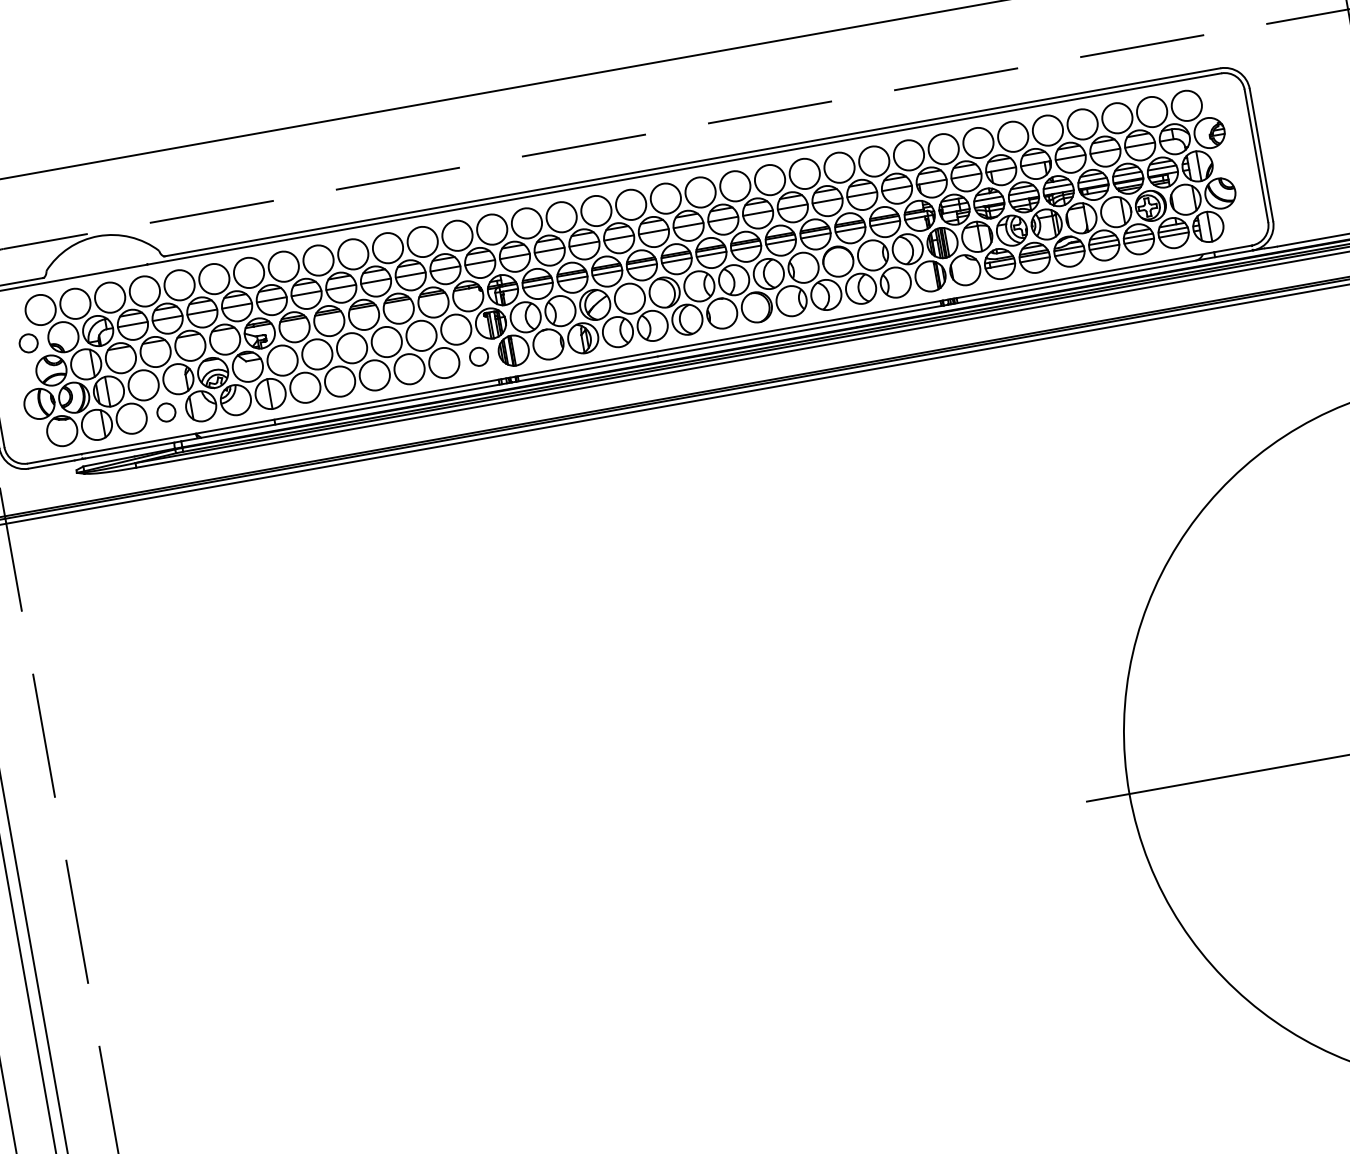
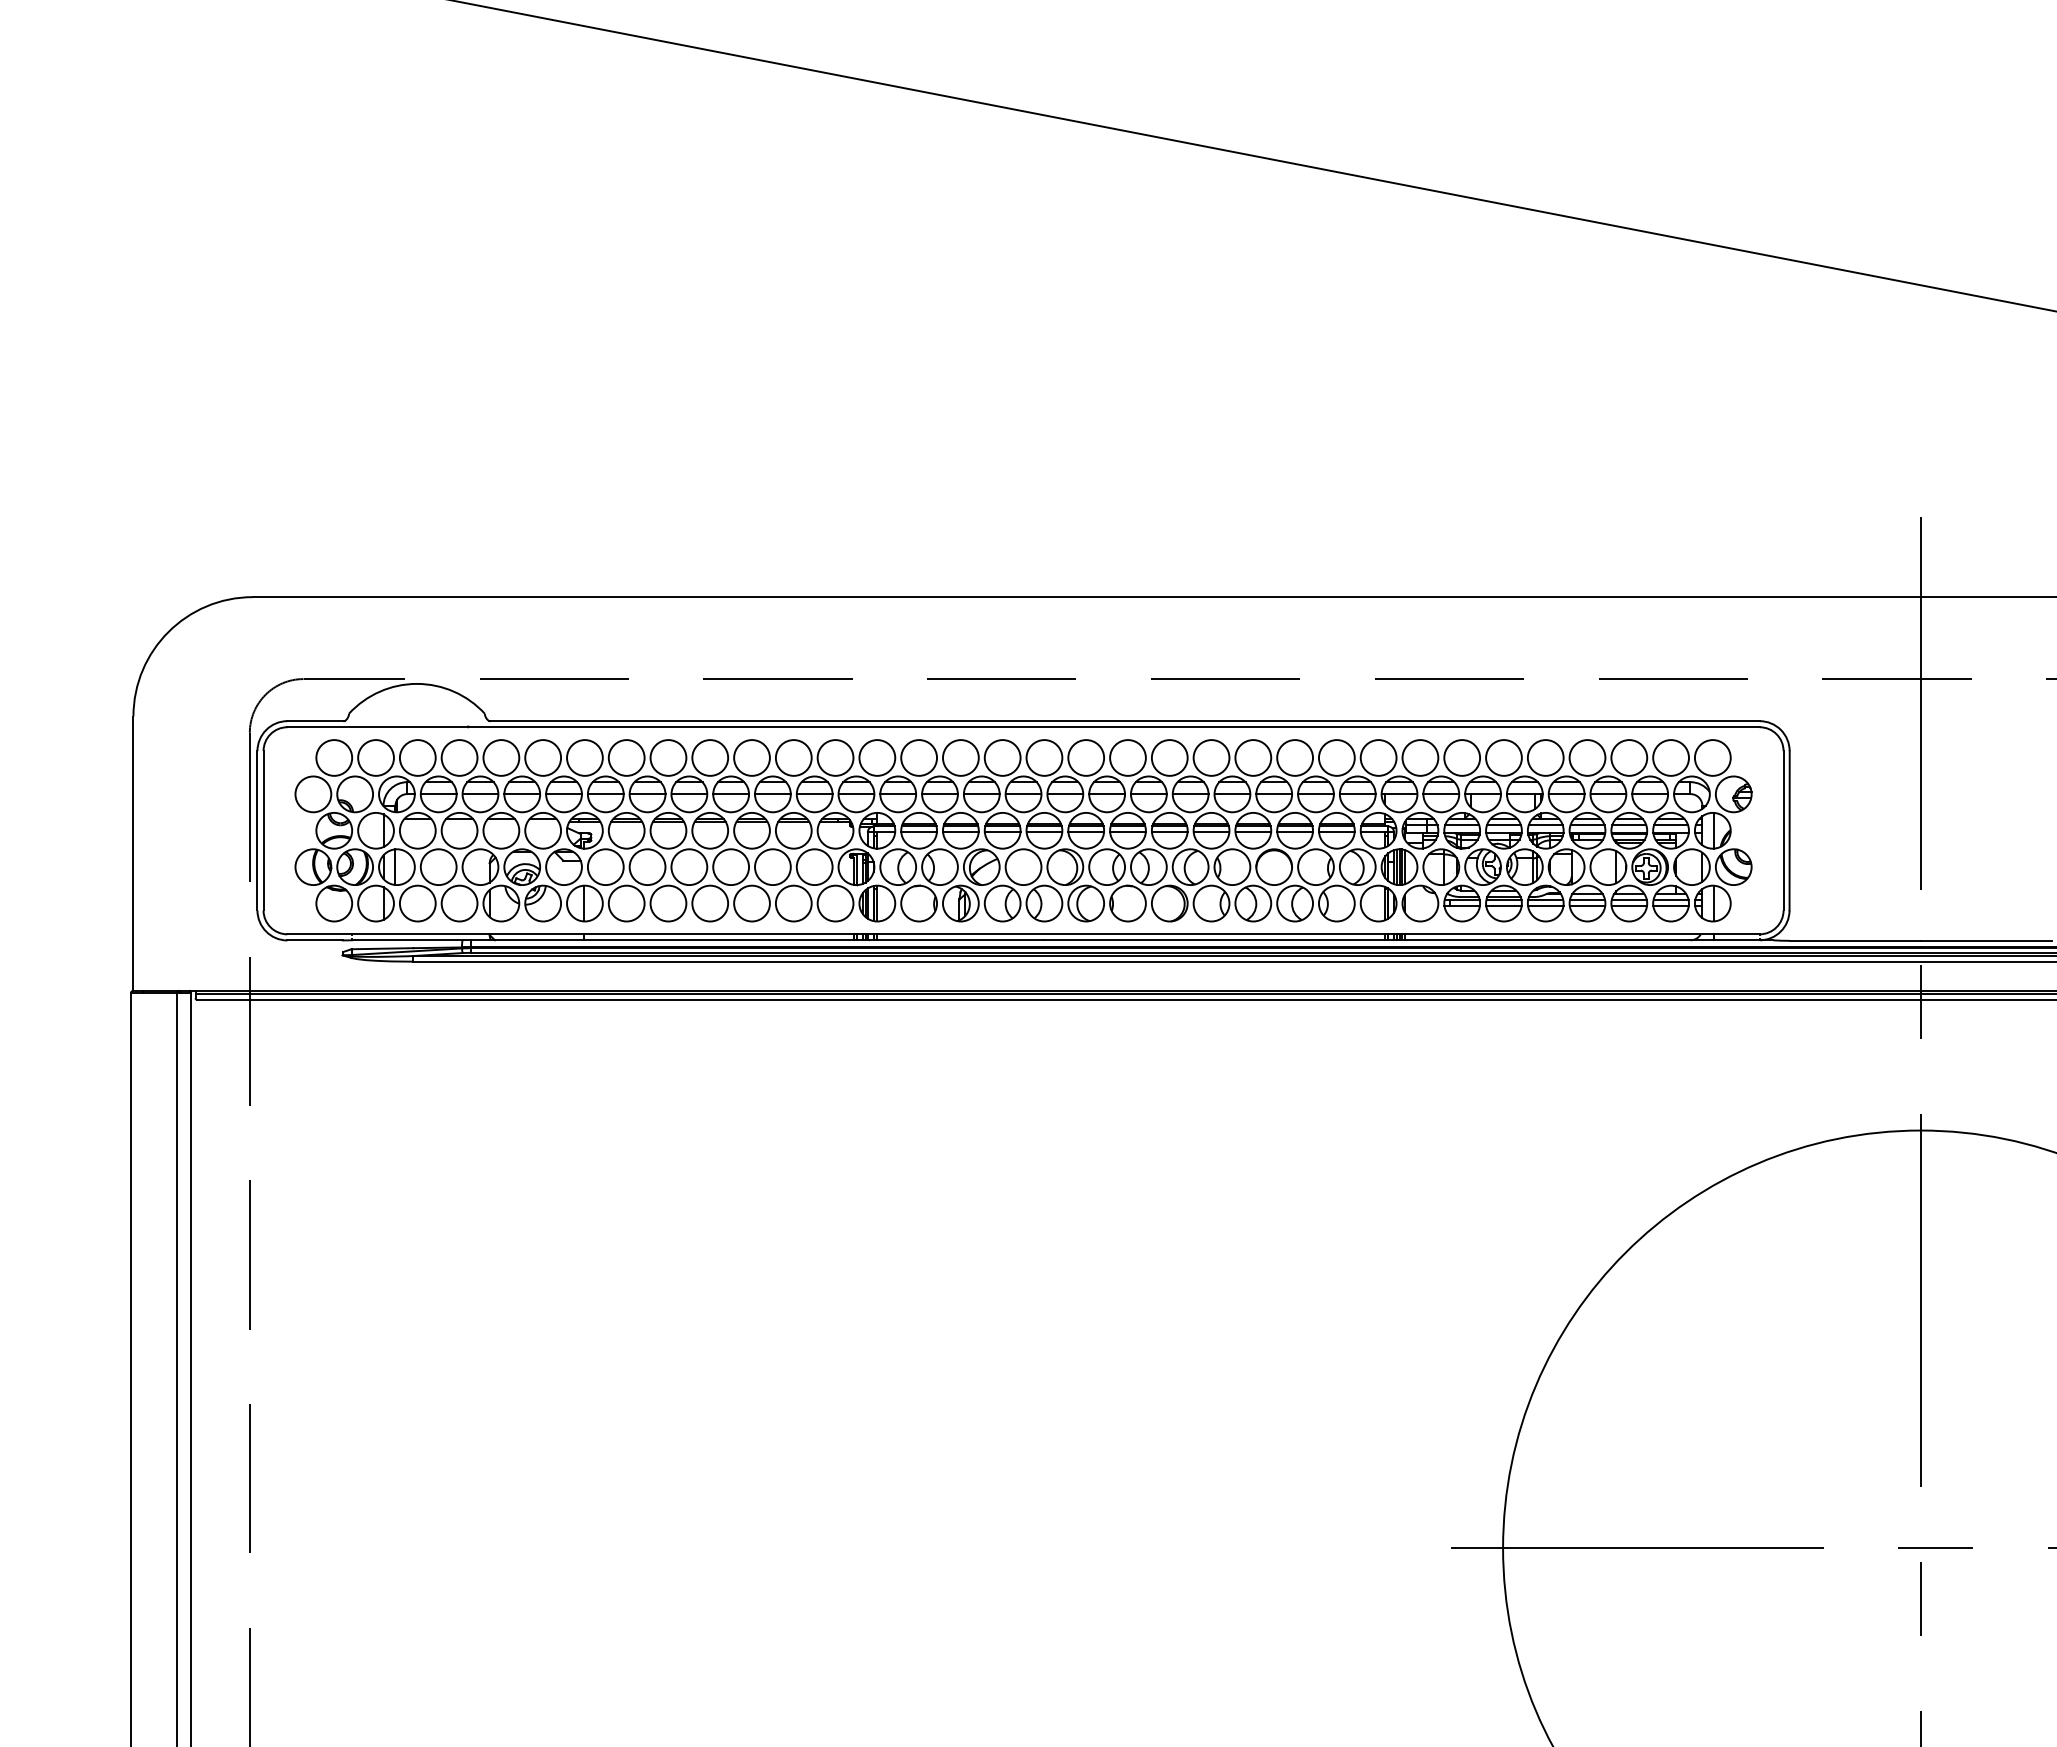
circle: (28, 343) -> (313, 794), size x1.67
circle: (478, 356) -> (835, 903), size x1.67
circle: (166, 412) -> (459, 903), size x1.67

